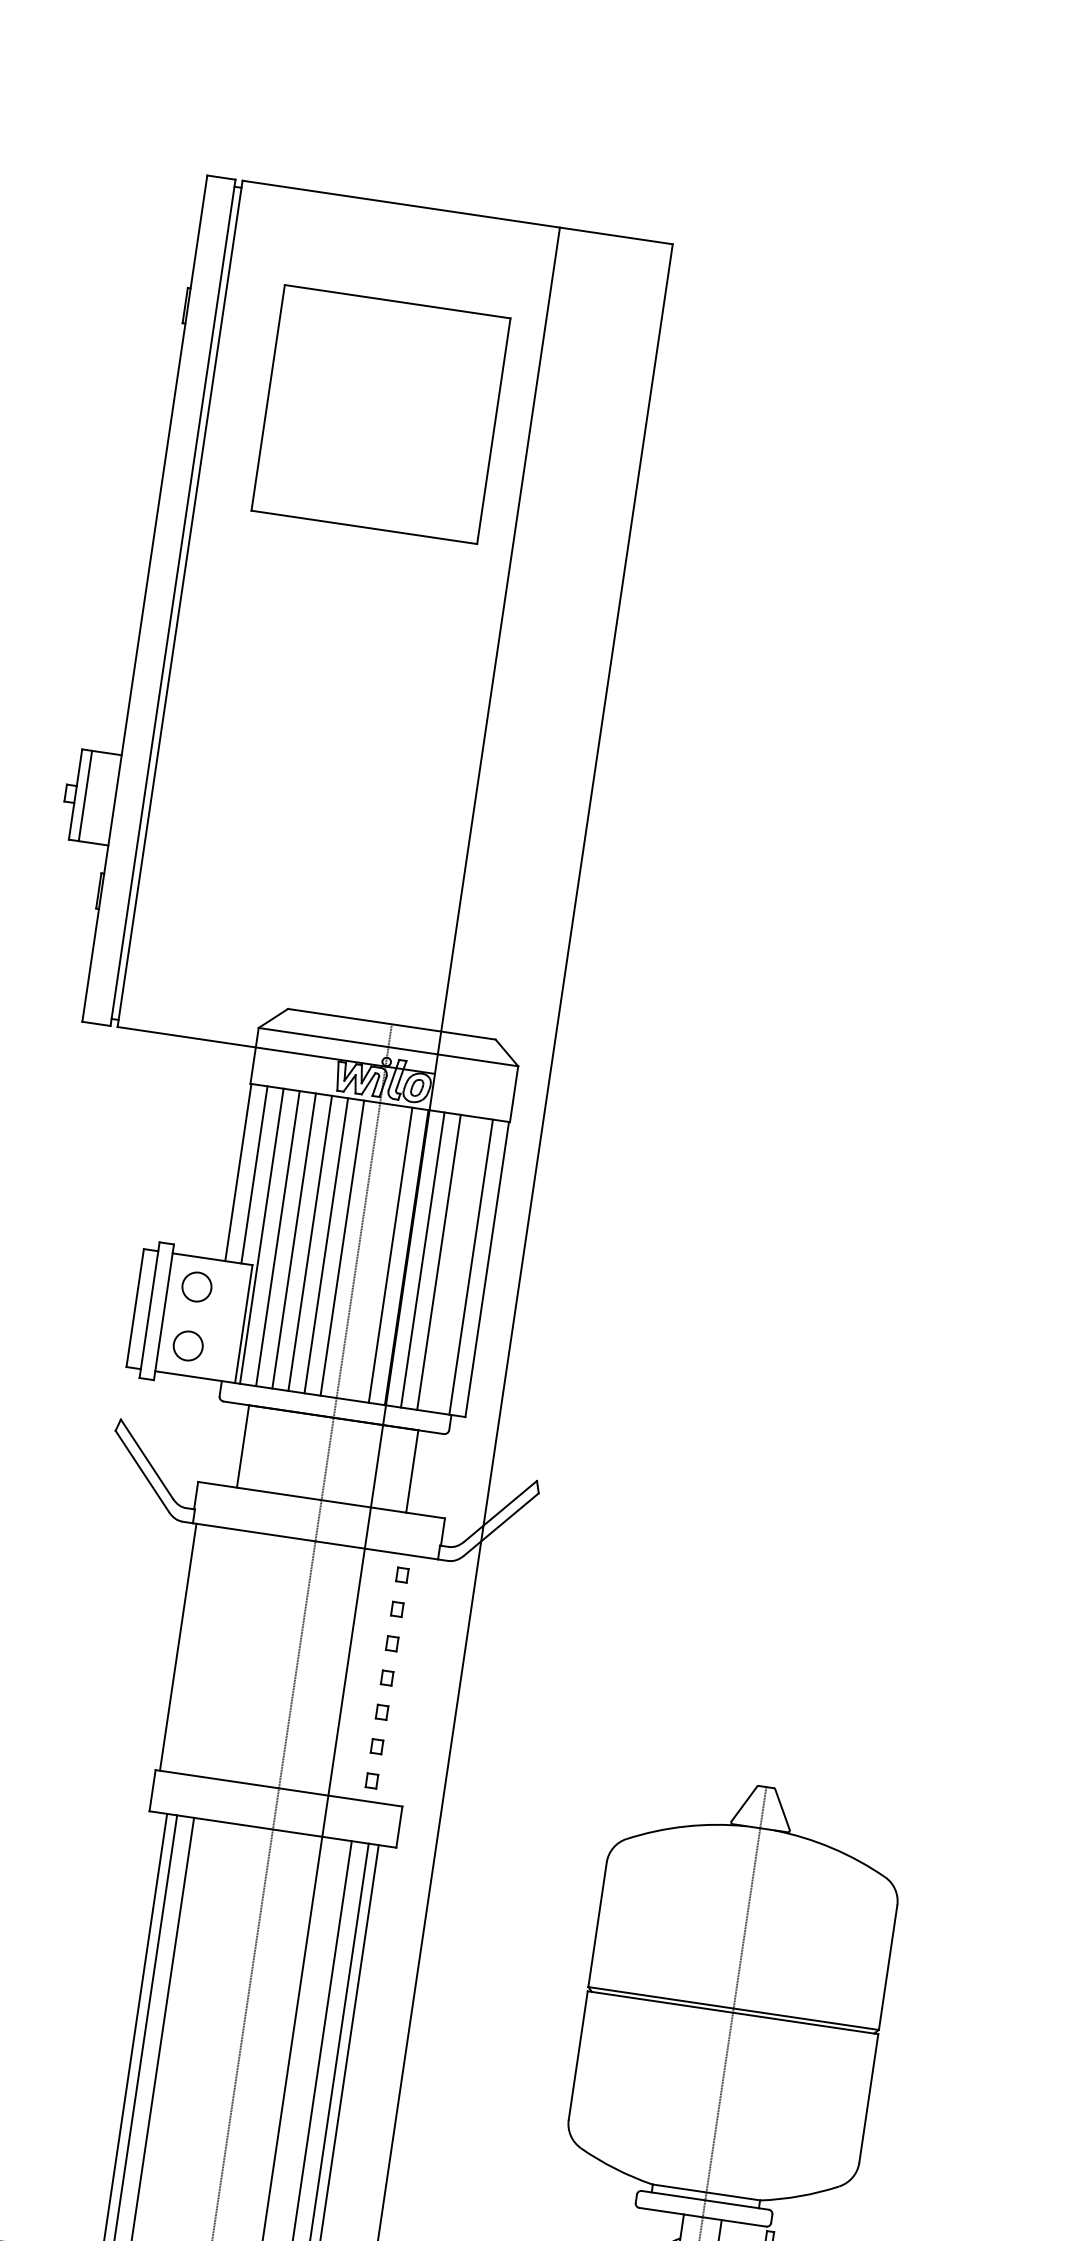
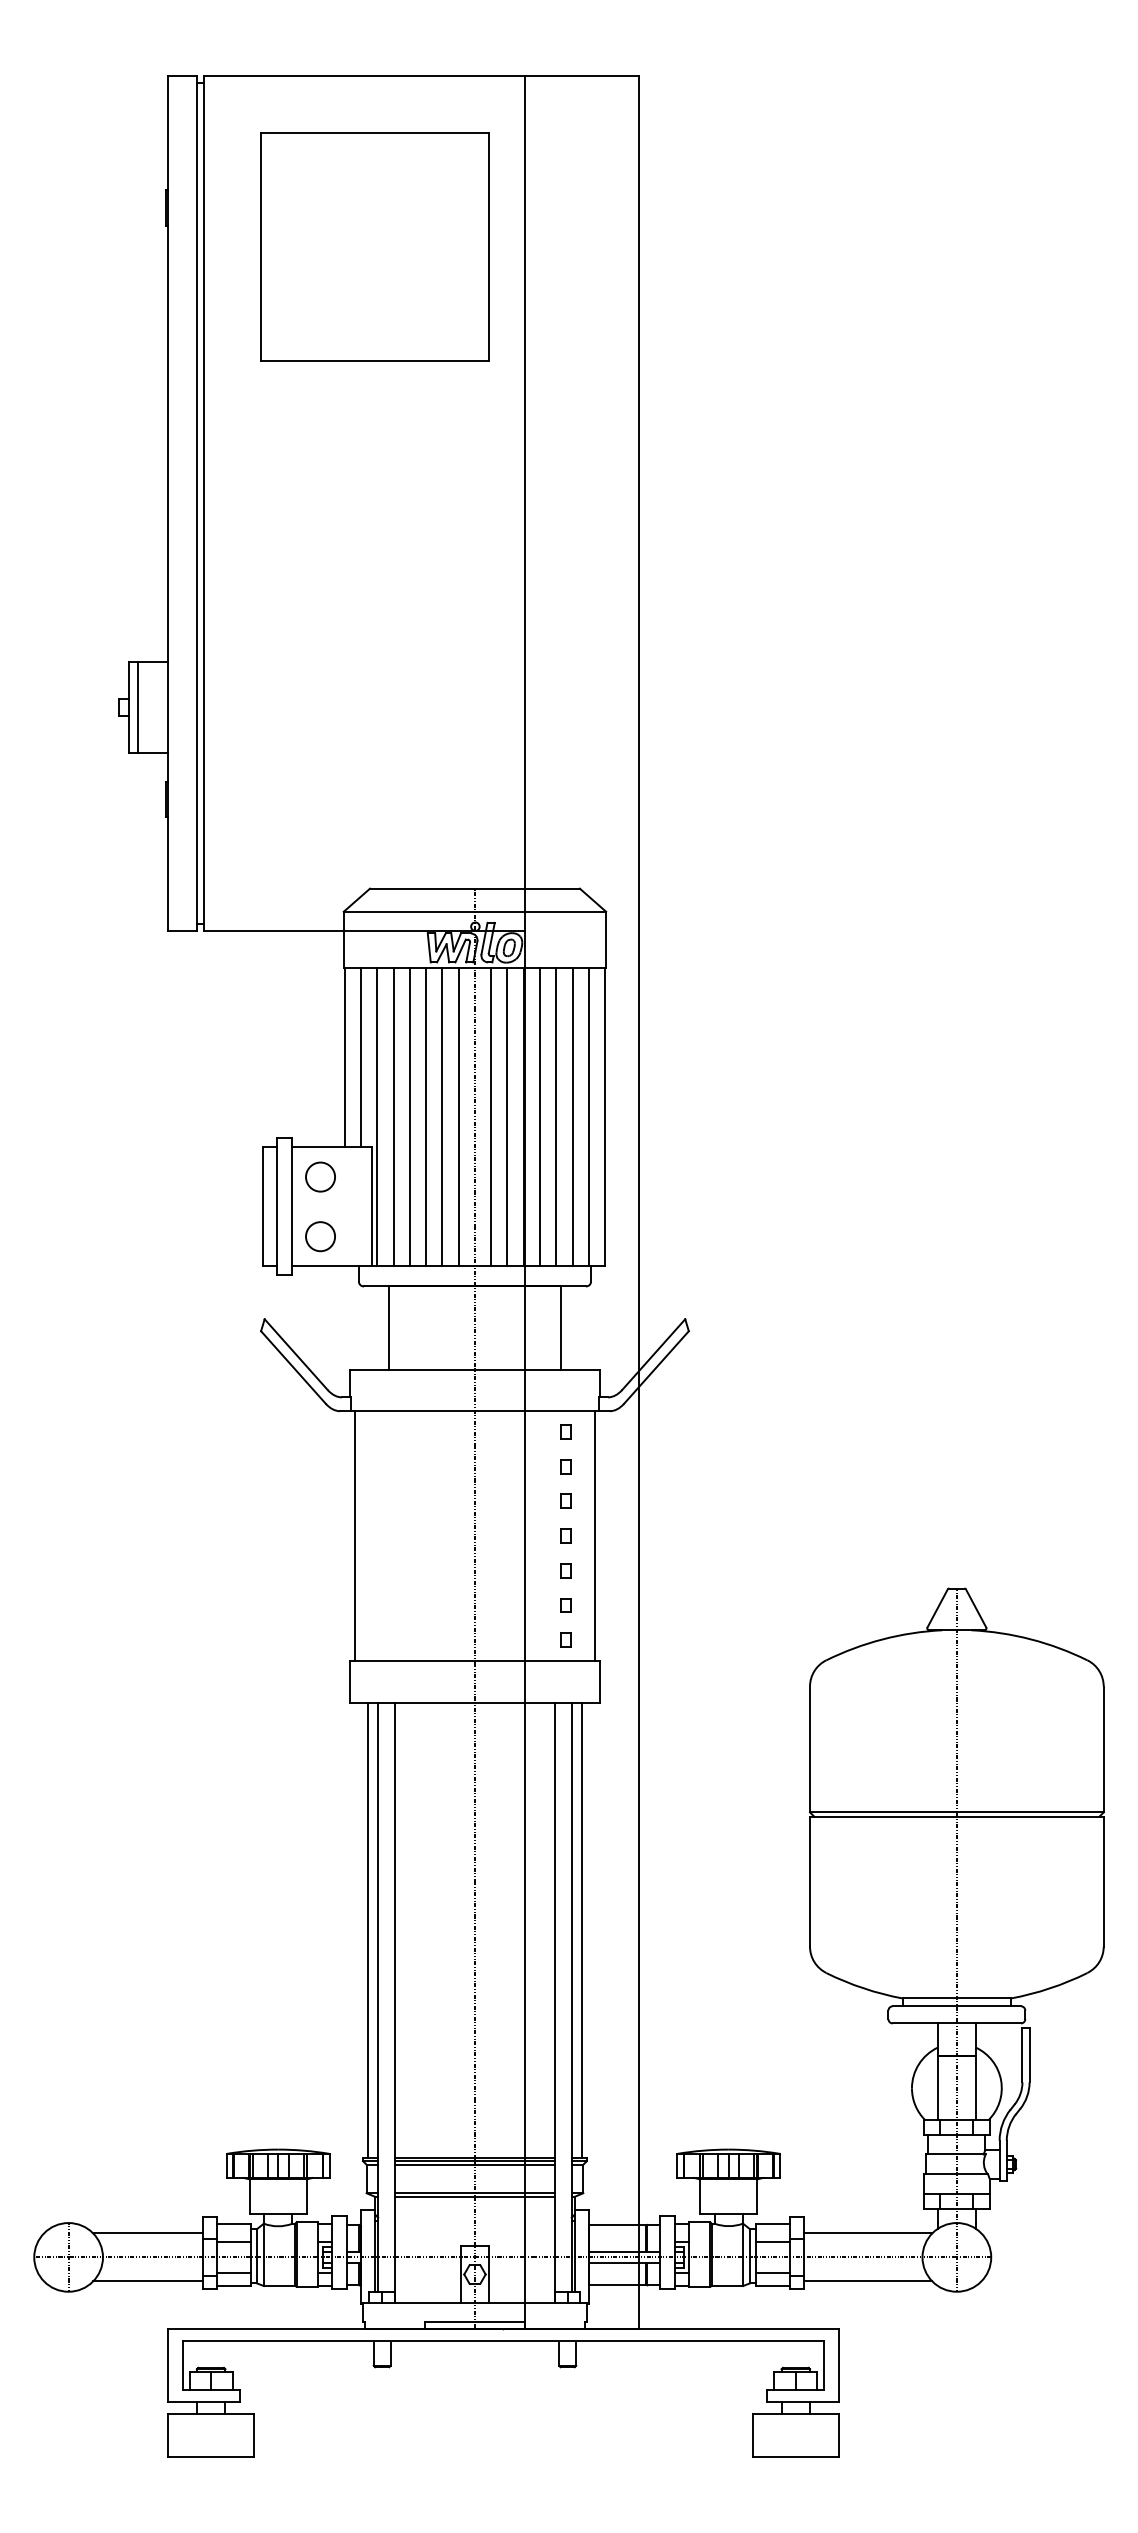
part: (380, 413) -> (374, 246), moved
line: (374, 1253) -> (491, 1117), added
line: (454, 1264) -> (572, 1117), added
line: (416, 1682) -> (595, 1536), added

